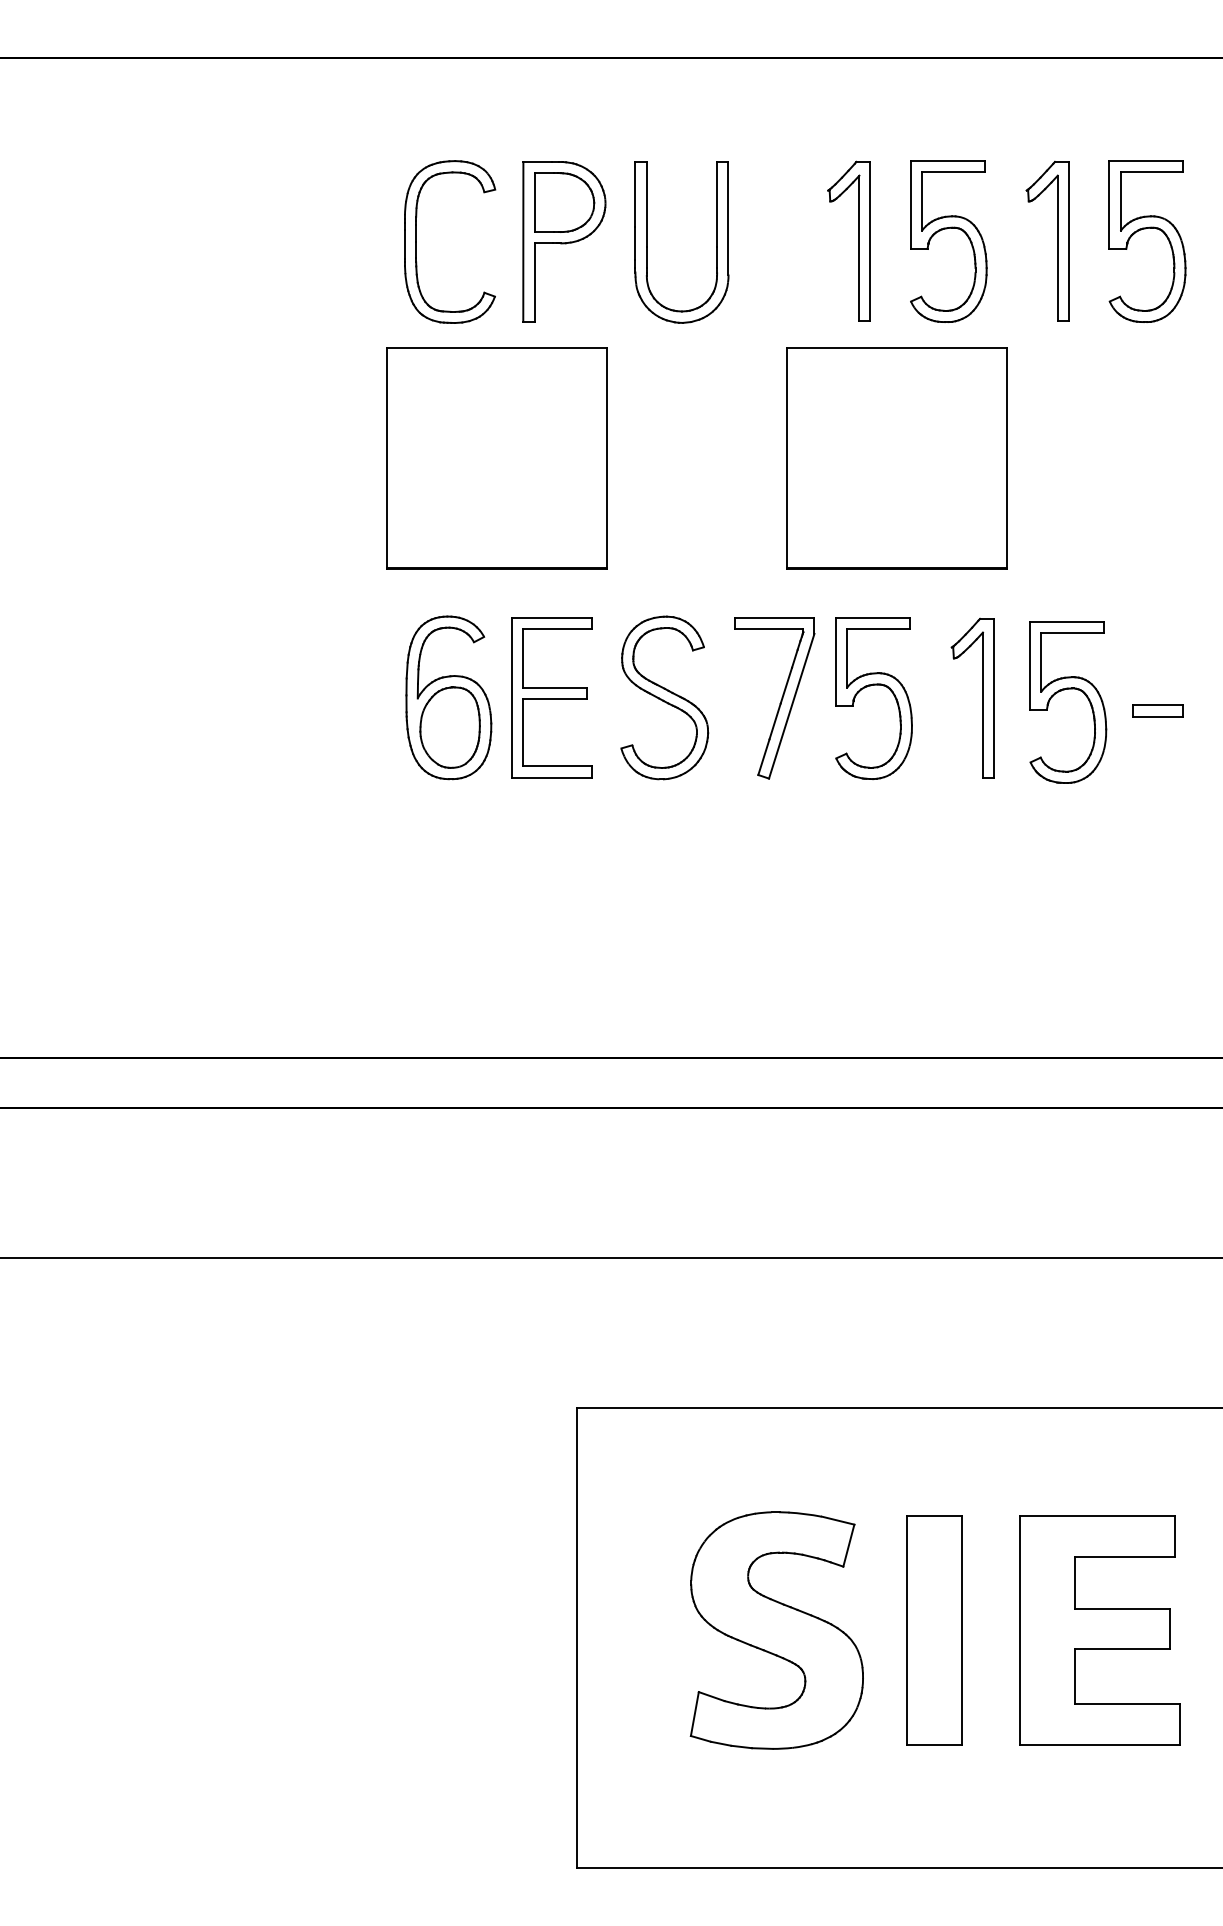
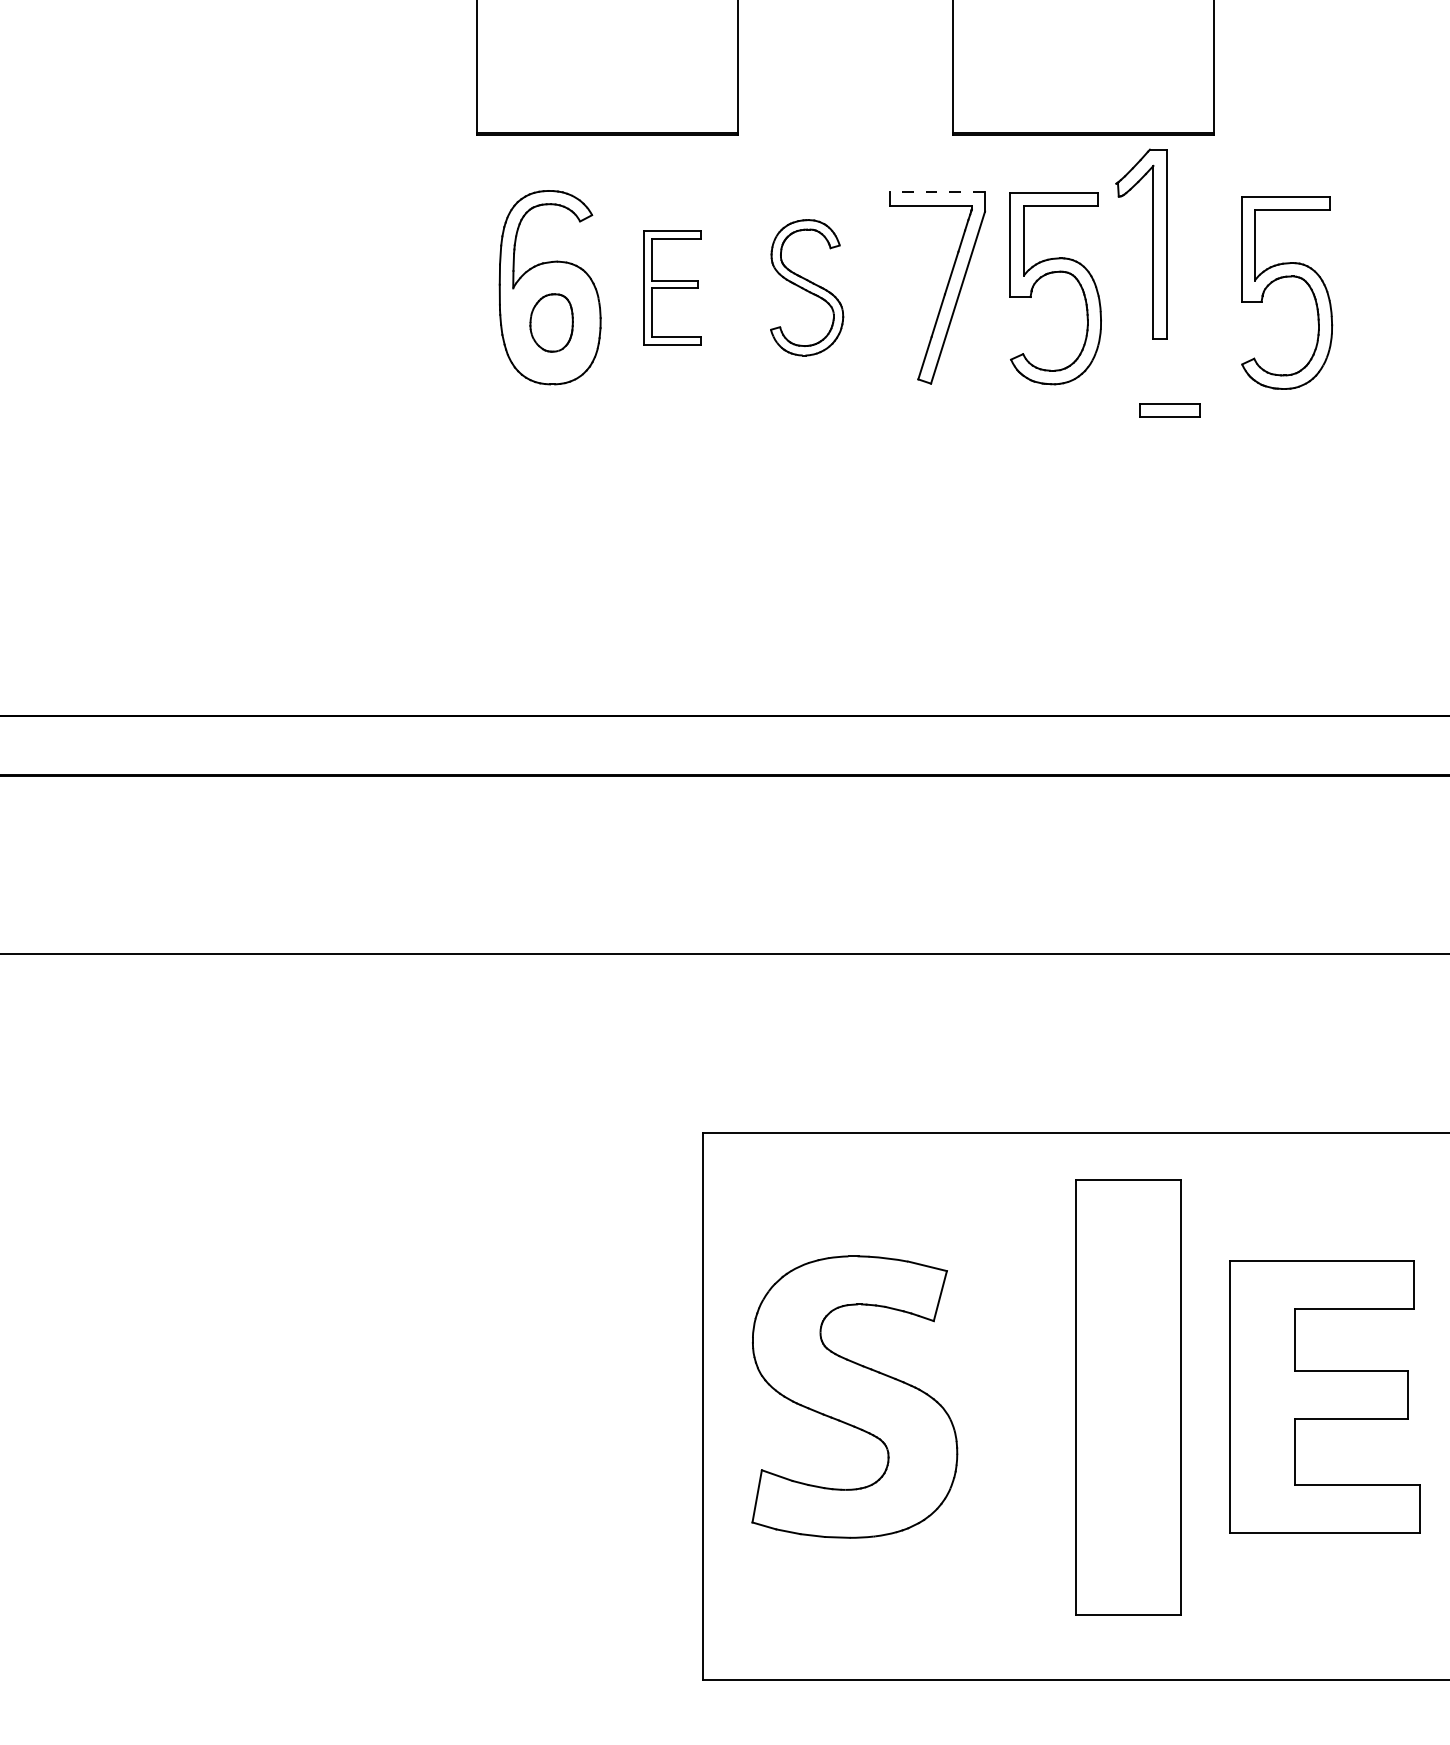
line: (774, 617) -> (937, 192), solid -> dashed
part: (551, 697) -> (672, 287), size x0.6
part: (664, 697) -> (806, 287), size x0.7
part: (982, 697) -> (1152, 243), moved
part: (1157, 710) -> (1169, 409), moved
part: (449, 727) -> (550, 322), size x0.6
part: (776, 1630) -> (854, 1397), moved
part: (934, 1630) -> (1127, 1397), size x1.6

